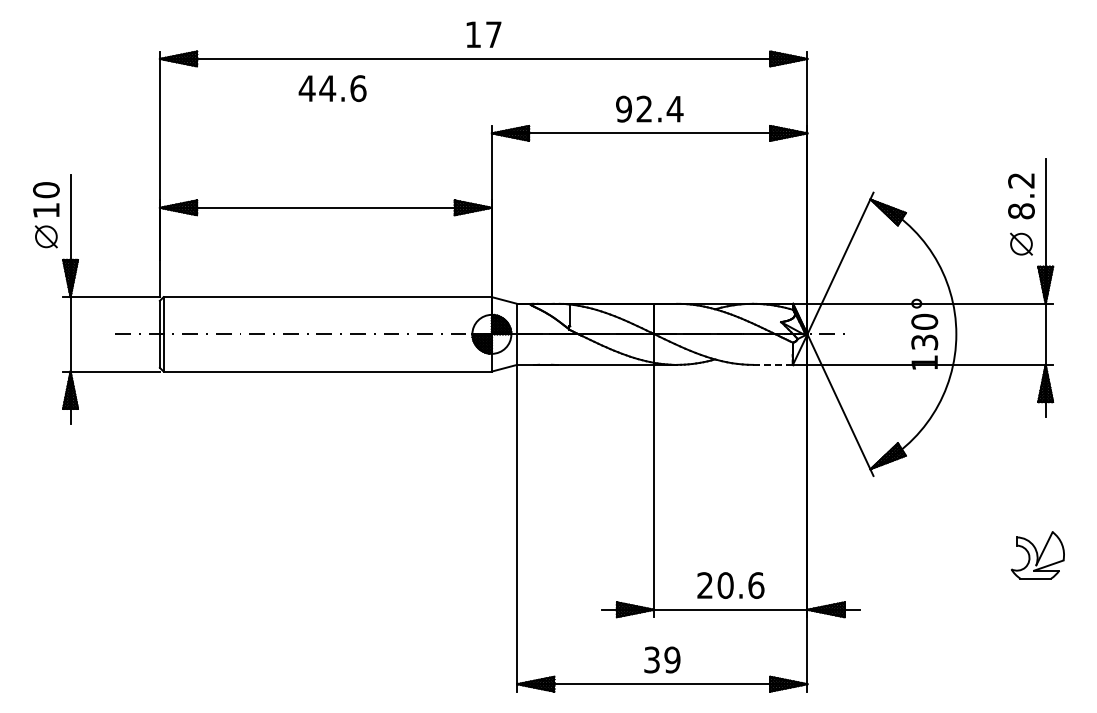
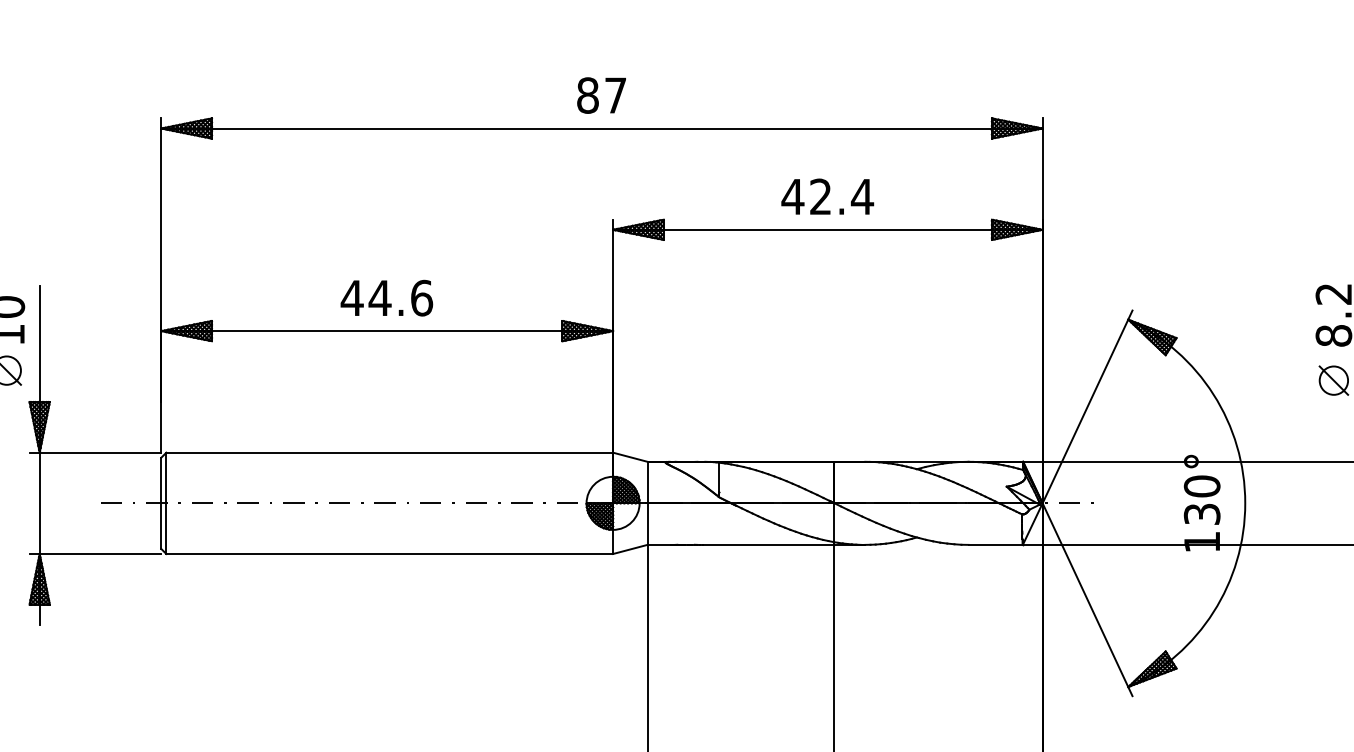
text: (473, 34) -> (588, 95), 17 -> 87
text: (332, 88) -> (386, 298), moved
text: (623, 108) -> (792, 195), 92.4 -> 42.4
line: (773, 364) -> (996, 544), dashed -> solid

